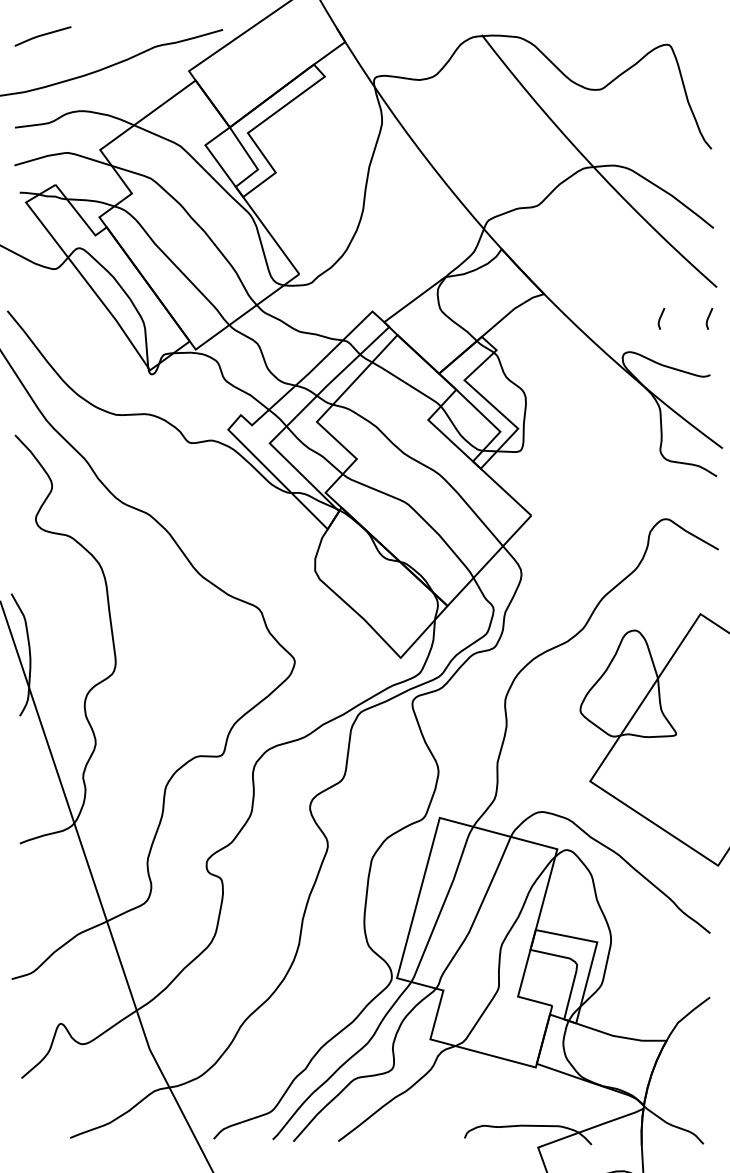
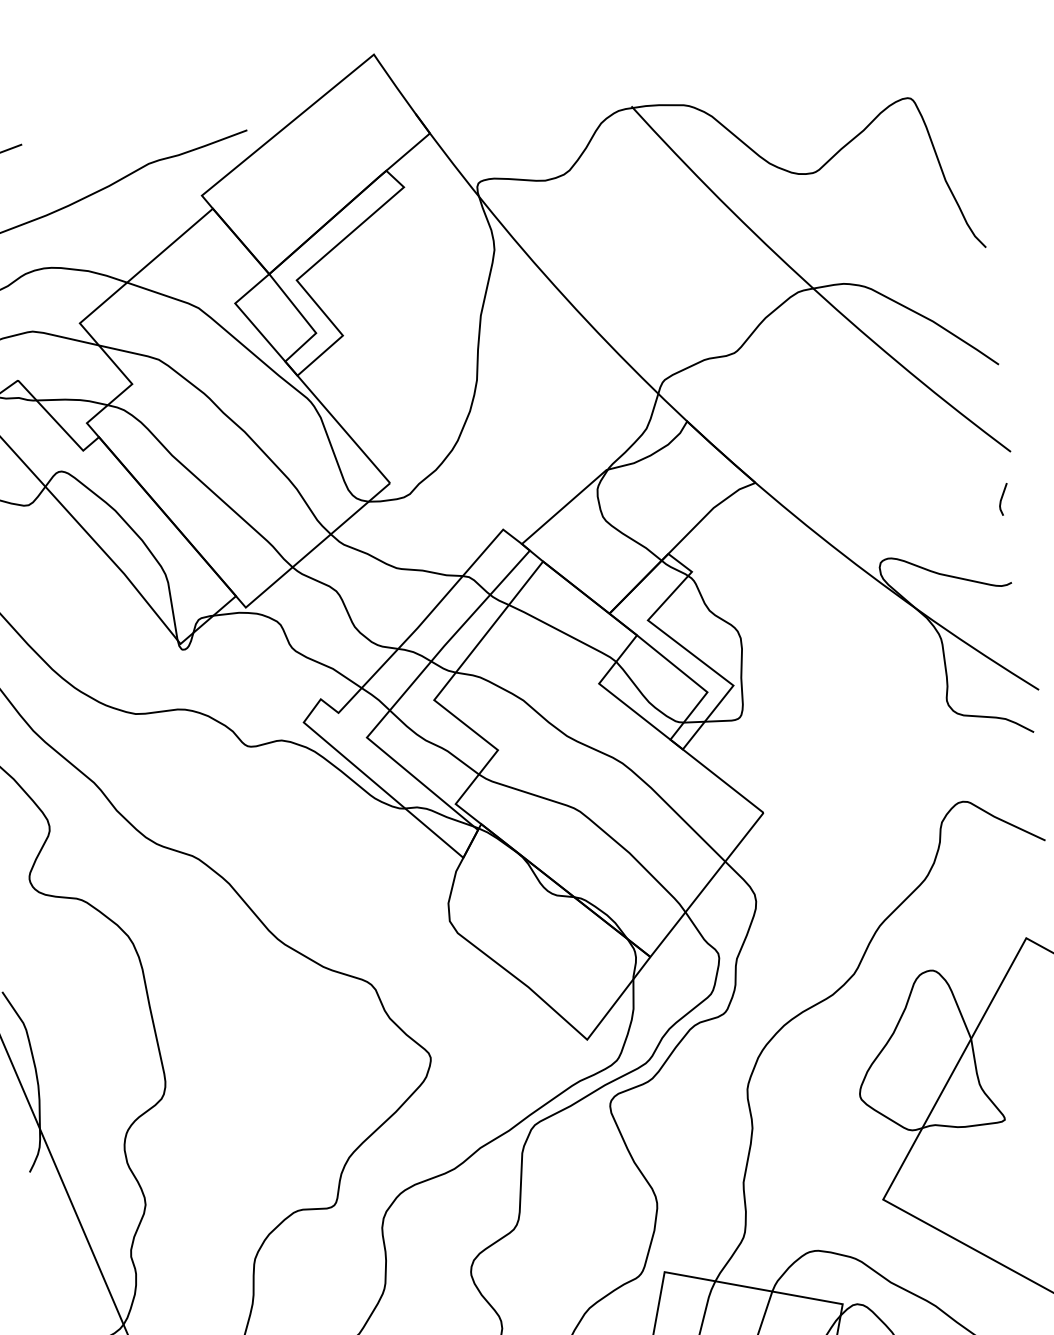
line: (661, 317) -> (932, 503), removed

